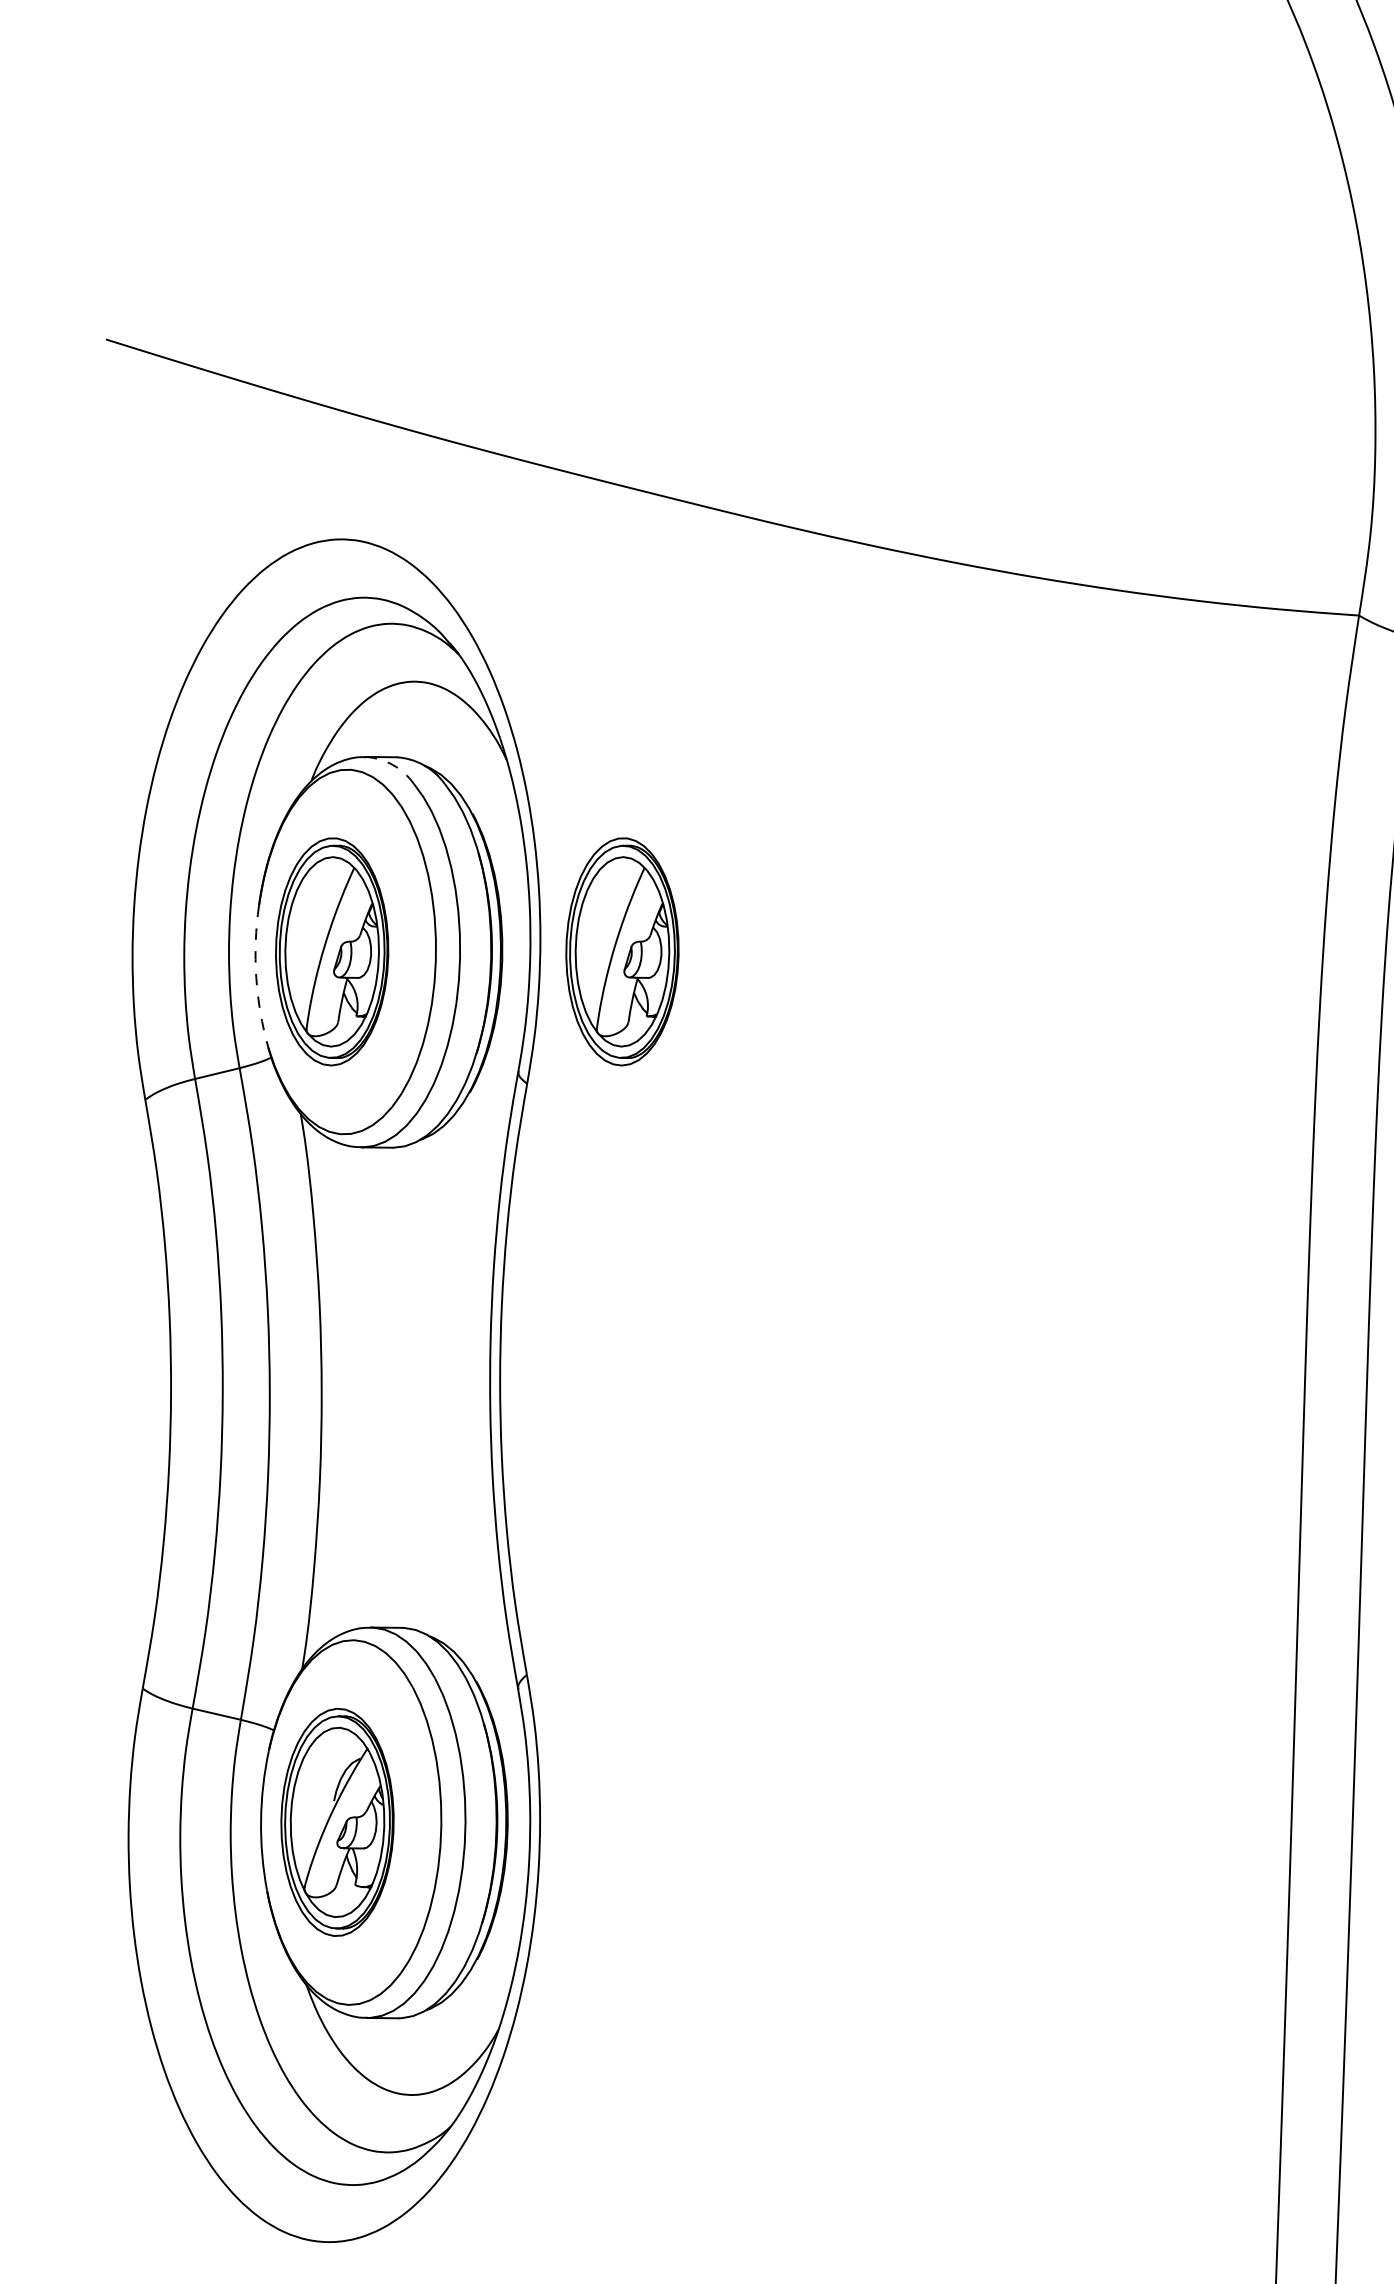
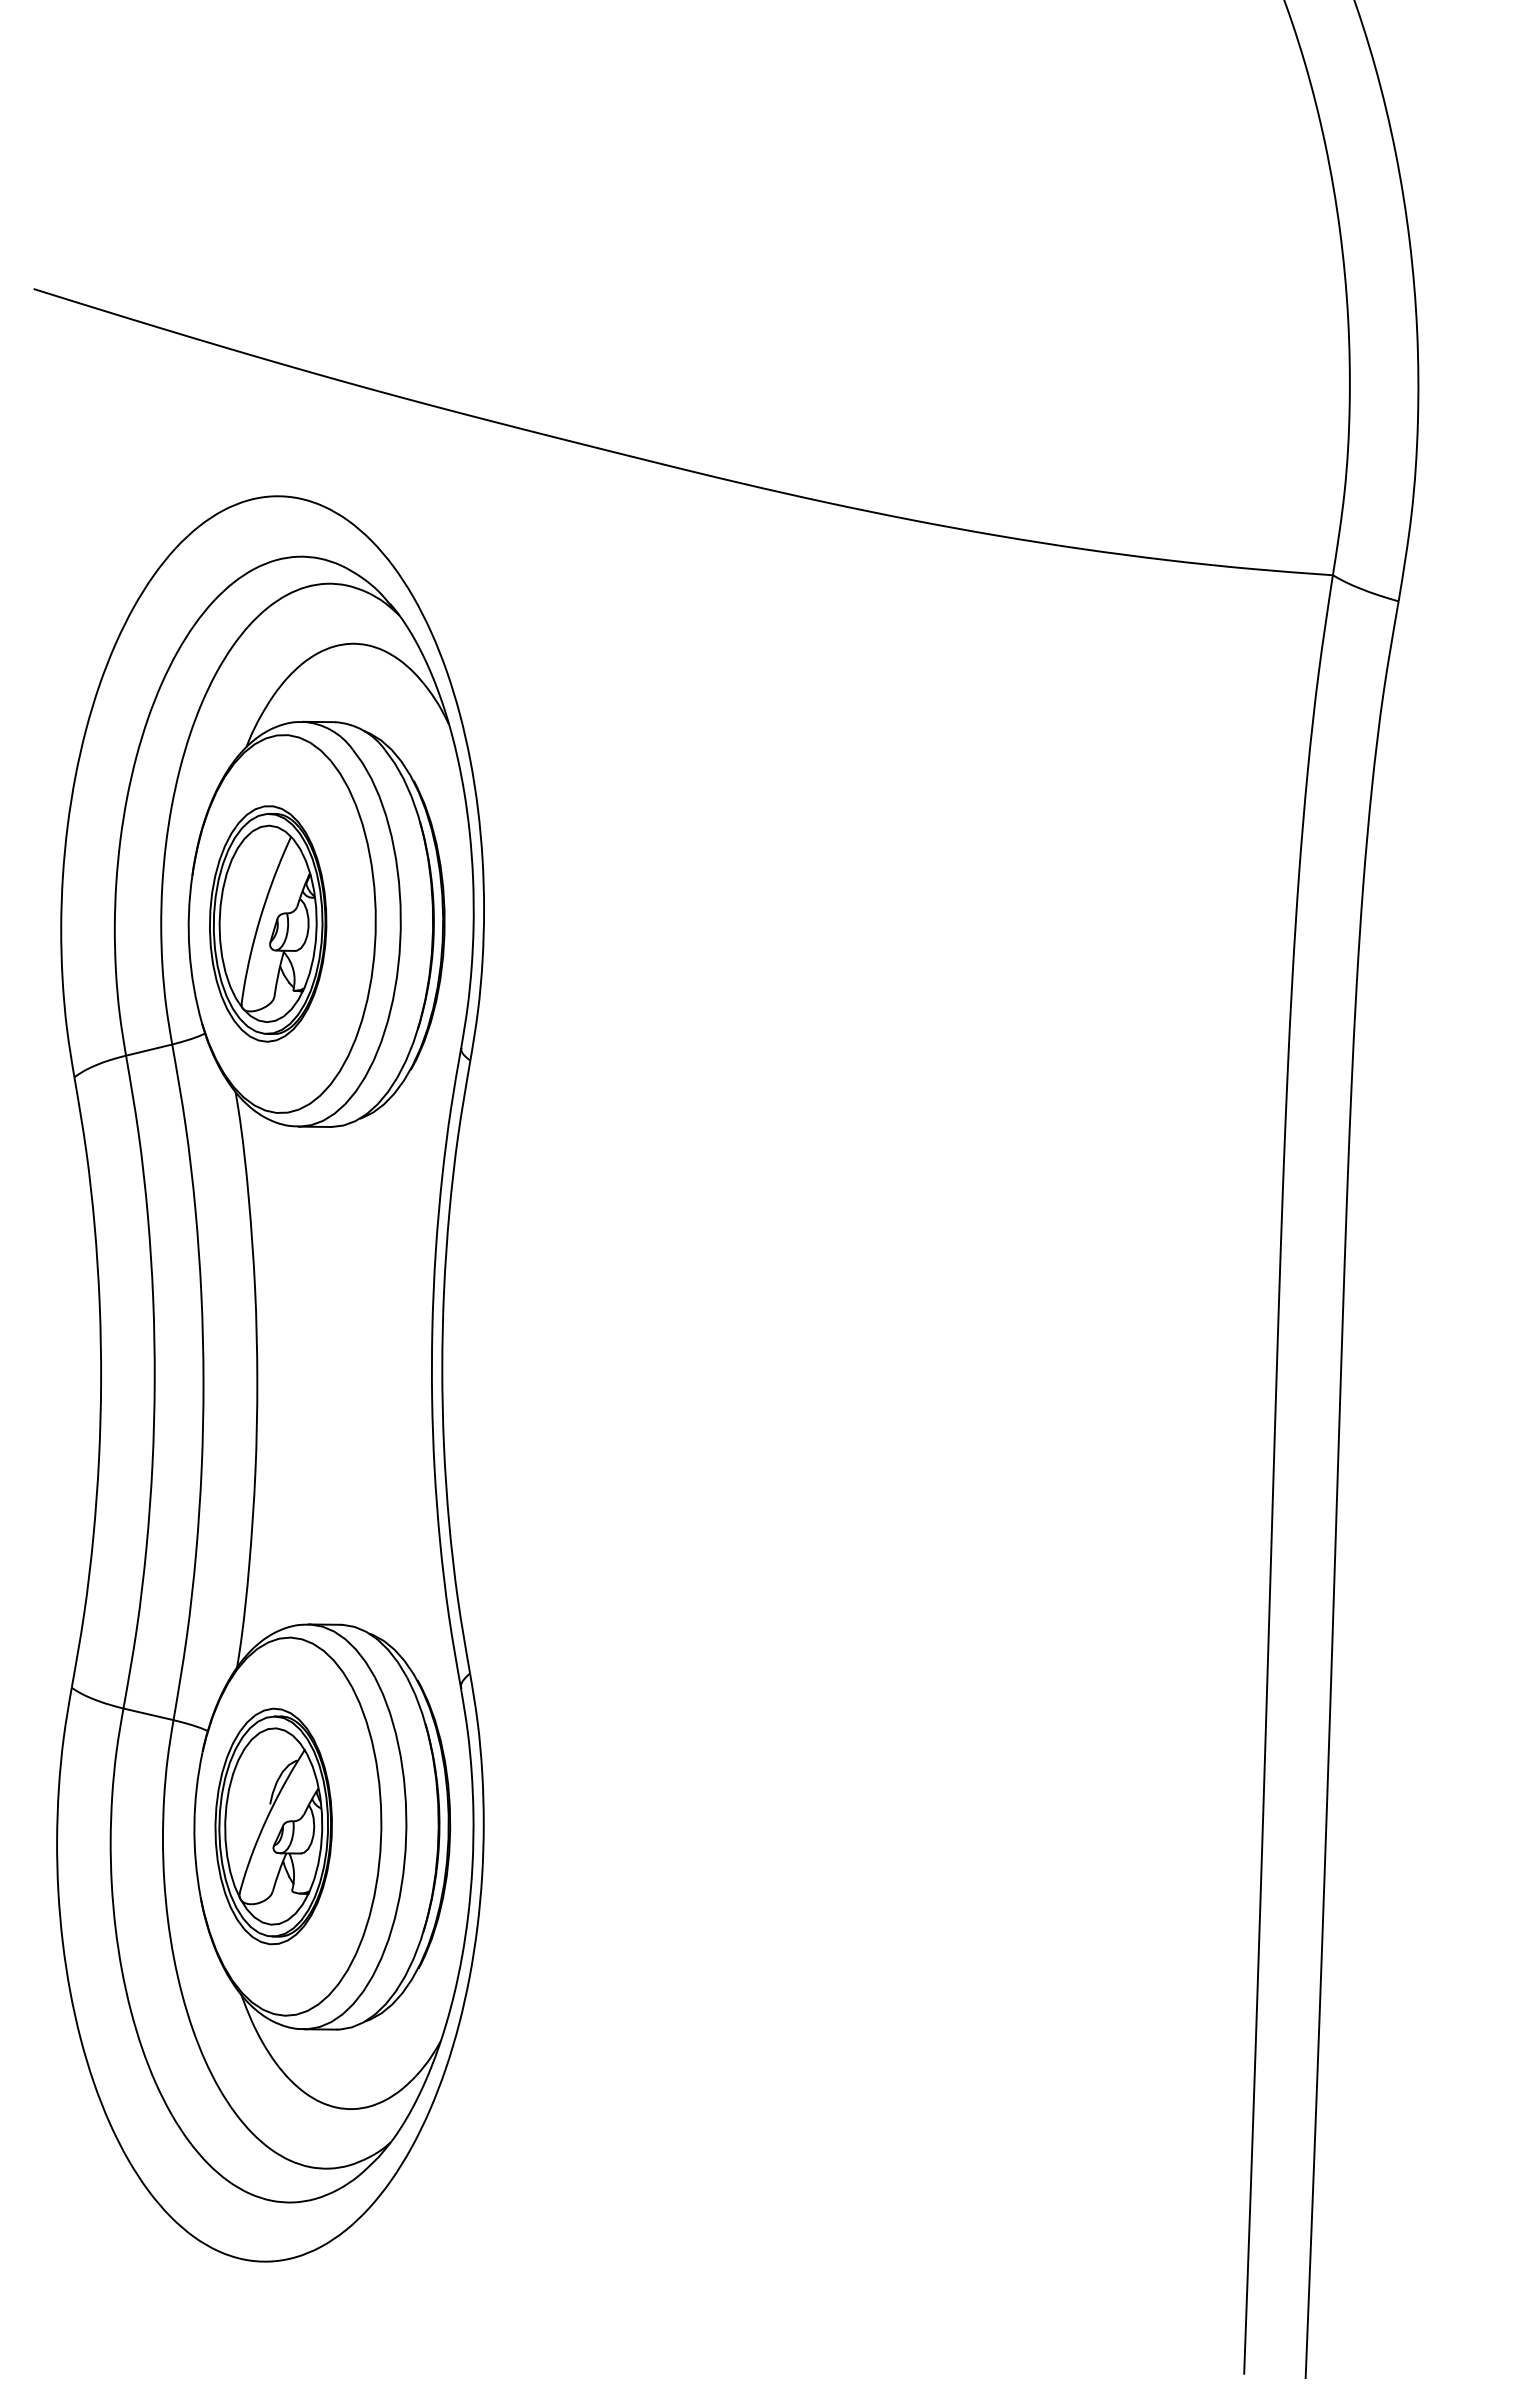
arc: (393, 765) -> (331, 730), dashed -> solid
part: (622, 951) -> (569, 923), removed
arc: (256, 977) -> (189, 950), dashed -> solid

